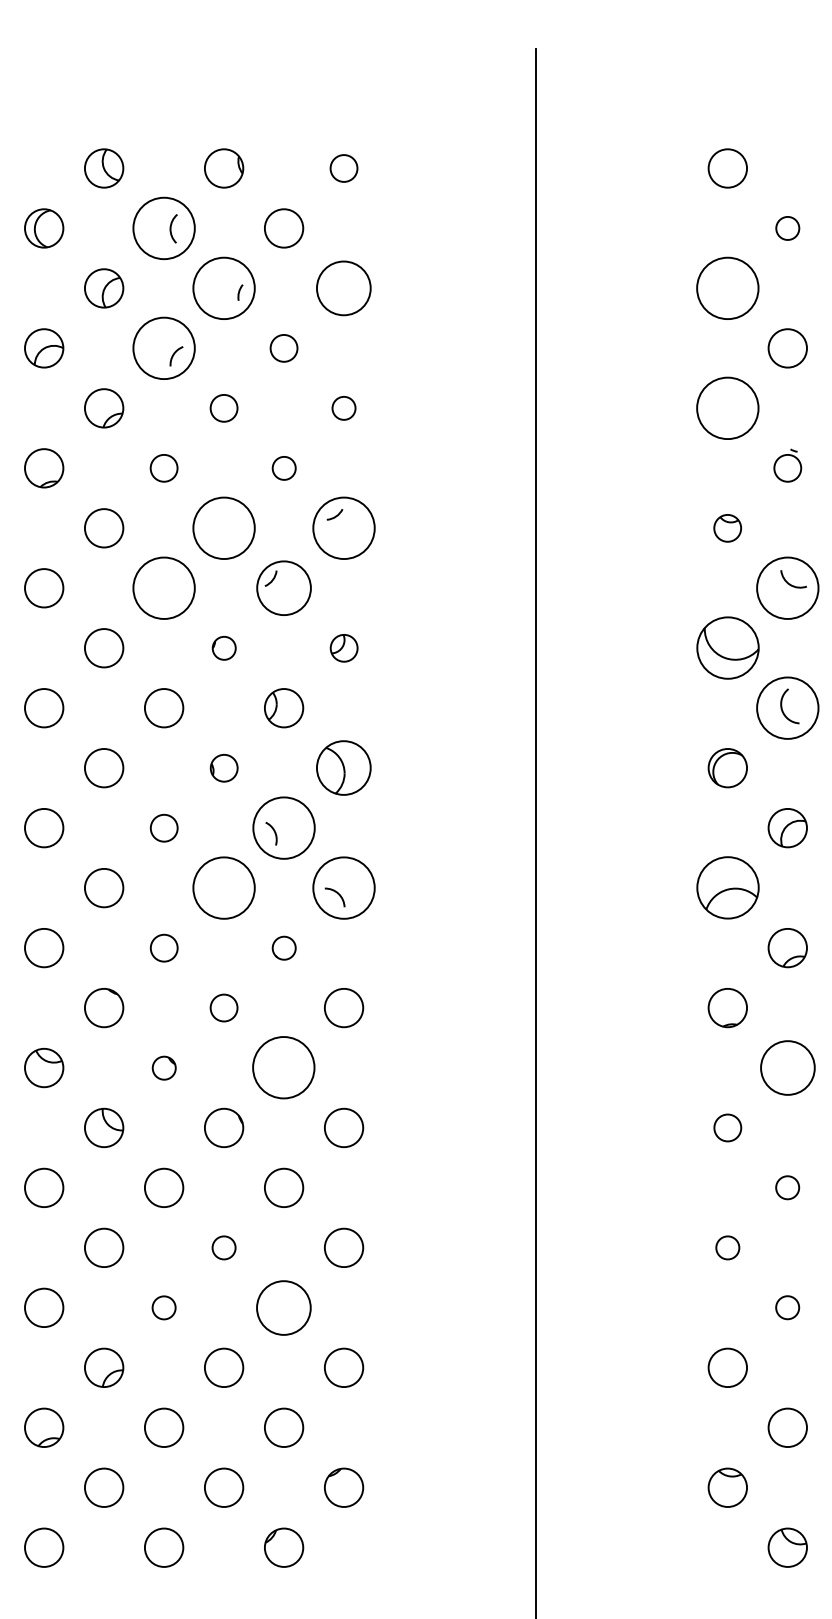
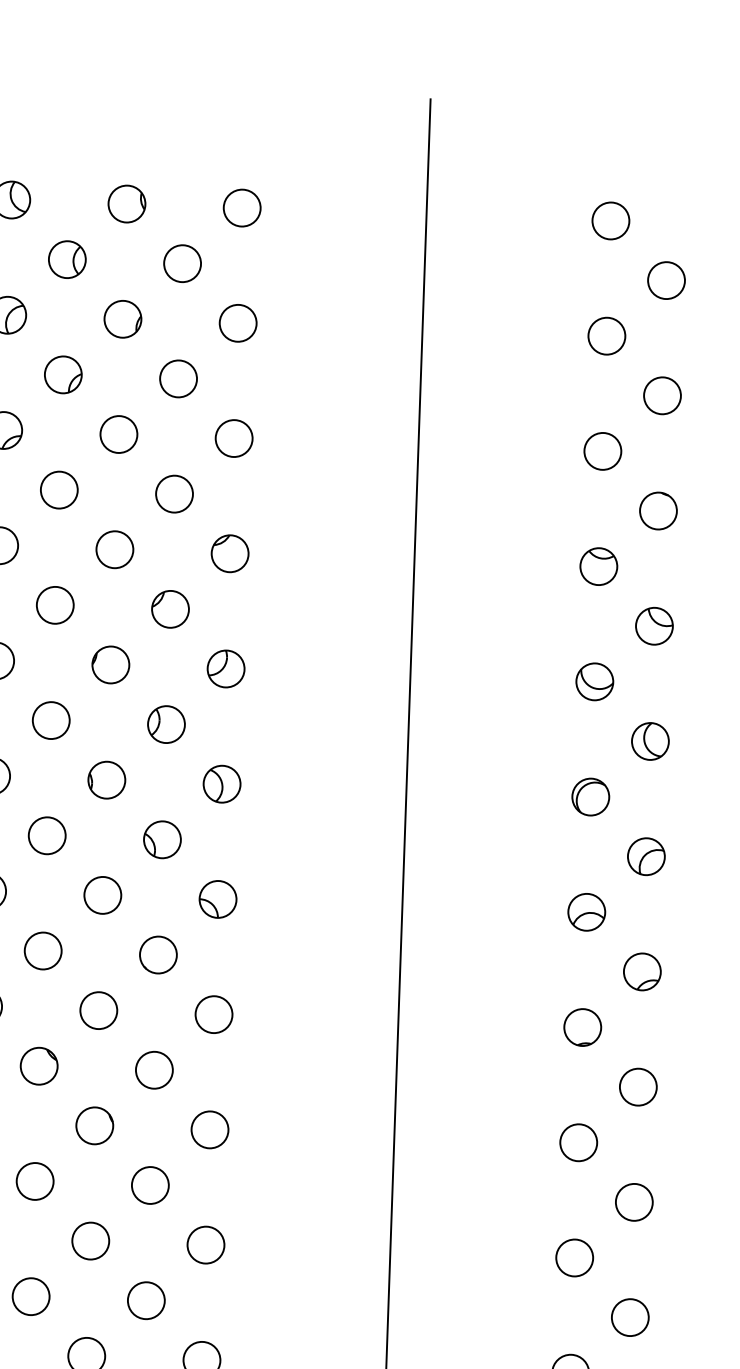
circle: (343, 168) -> (241, 208), size x1.43
circle: (163, 228) -> (66, 259), size x0.62
circle: (787, 228) -> (666, 280), size x1.67
circle: (223, 288) -> (122, 319), size x0.62
circle: (344, 288) -> (238, 323), size x0.71
circle: (727, 288) -> (606, 336), size x0.62
circle: (163, 348) -> (62, 374), size x0.62
circle: (283, 348) -> (178, 379), size x1.43
circle: (223, 408) -> (118, 434), size x1.43
circle: (343, 408) -> (233, 438), size x1.67
circle: (727, 408) -> (602, 451), size x0.62
circle: (163, 468) -> (58, 490), size x1.43
circle: (284, 468) -> (174, 494), size x1.67
circle: (787, 468) -> (658, 511), size x1.43
circle: (223, 528) -> (114, 549), size x0.62
circle: (343, 528) -> (229, 553), size x0.62
part: (727, 528) -> (598, 566), size x1.43
circle: (163, 588) -> (54, 605), size x0.62
circle: (283, 588) -> (169, 609), size x0.71
circle: (787, 588) -> (654, 626), size x0.62
circle: (224, 648) -> (111, 665), size x1.67
part: (344, 648) -> (226, 669), size x1.43
part: (727, 648) -> (594, 682), size x0.62
circle: (787, 708) -> (650, 741), size x0.62
part: (224, 768) -> (107, 780), size x1.43
part: (344, 768) -> (222, 784), size x0.71
circle: (283, 827) -> (161, 839), size x0.62
circle: (164, 828) -> (47, 836), size x1.43
circle: (223, 887) -> (102, 894), size x0.62
circle: (343, 887) -> (217, 898), size x0.62
part: (727, 888) -> (586, 912), size x0.62
circle: (164, 948) -> (43, 951), size x1.43
circle: (284, 948) -> (158, 955), size x1.67
circle: (223, 1007) -> (98, 1010), size x1.43
circle: (787, 1067) -> (638, 1086), size x0.71
part: (164, 1068) -> (39, 1066), size x1.67
circle: (284, 1068) -> (154, 1070), size x0.62
circle: (727, 1127) -> (578, 1142), size x1.43
circle: (787, 1187) -> (634, 1201), size x1.67
circle: (223, 1247) -> (90, 1240), size x1.67
circle: (727, 1247) -> (574, 1257), size x1.67
circle: (163, 1307) -> (30, 1296), size x1.67
circle: (284, 1307) -> (146, 1300), size x0.71
circle: (787, 1307) -> (630, 1317), size x1.67

